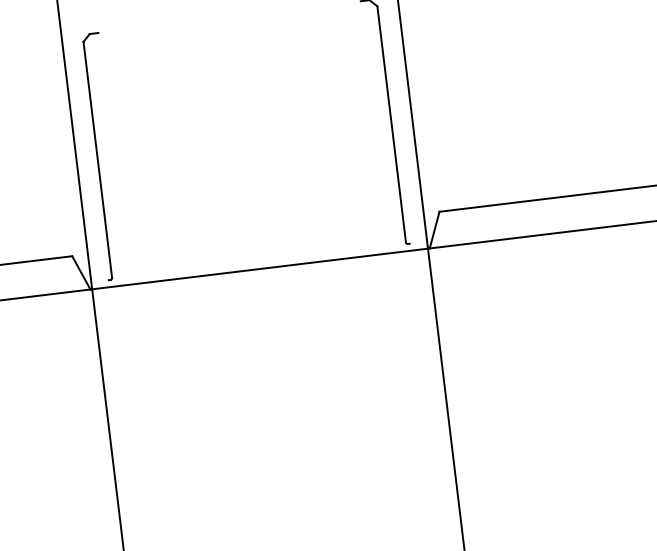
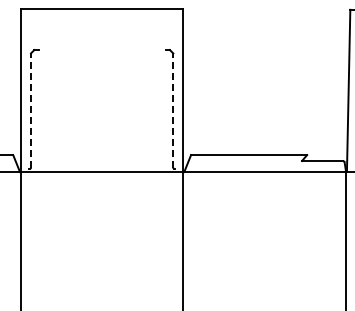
line: (392, 124) -> (173, 110), solid -> dashed
line: (98, 159) -> (31, 110), solid -> dashed

